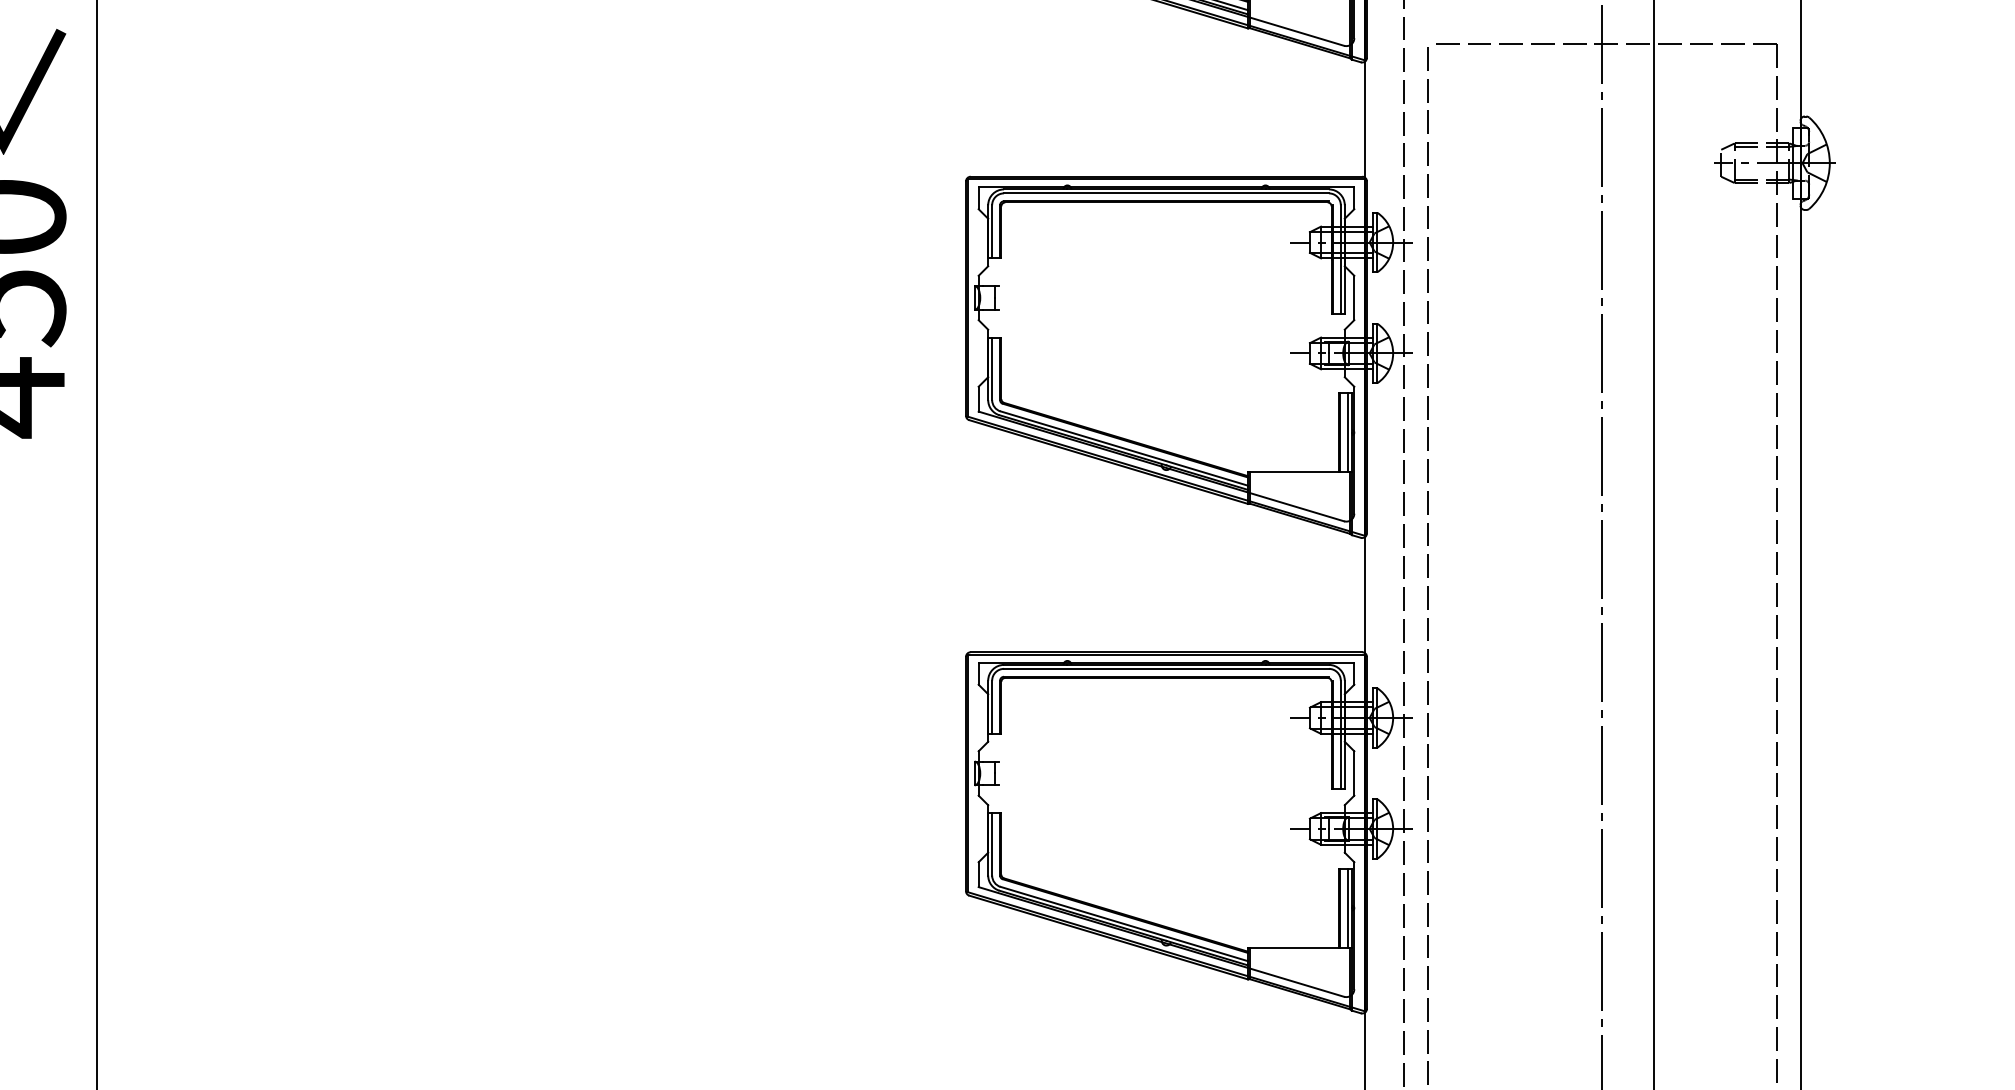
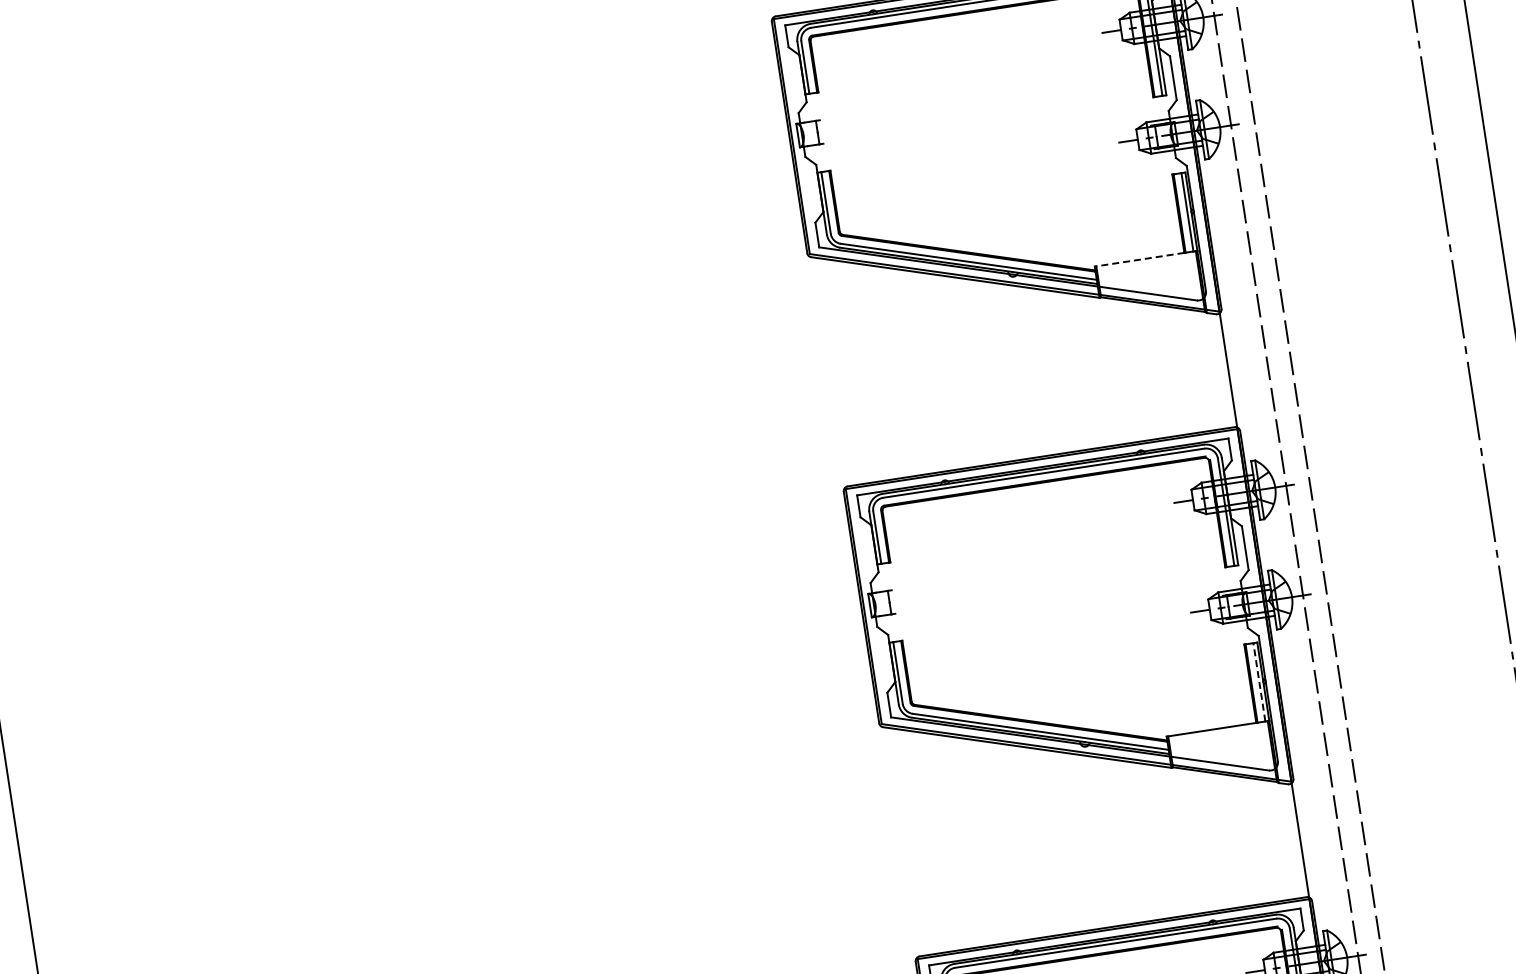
line: (1292, 472) -> (1138, 260), solid -> dashed
line: (1347, 908) -> (1258, 682), solid -> dashed

